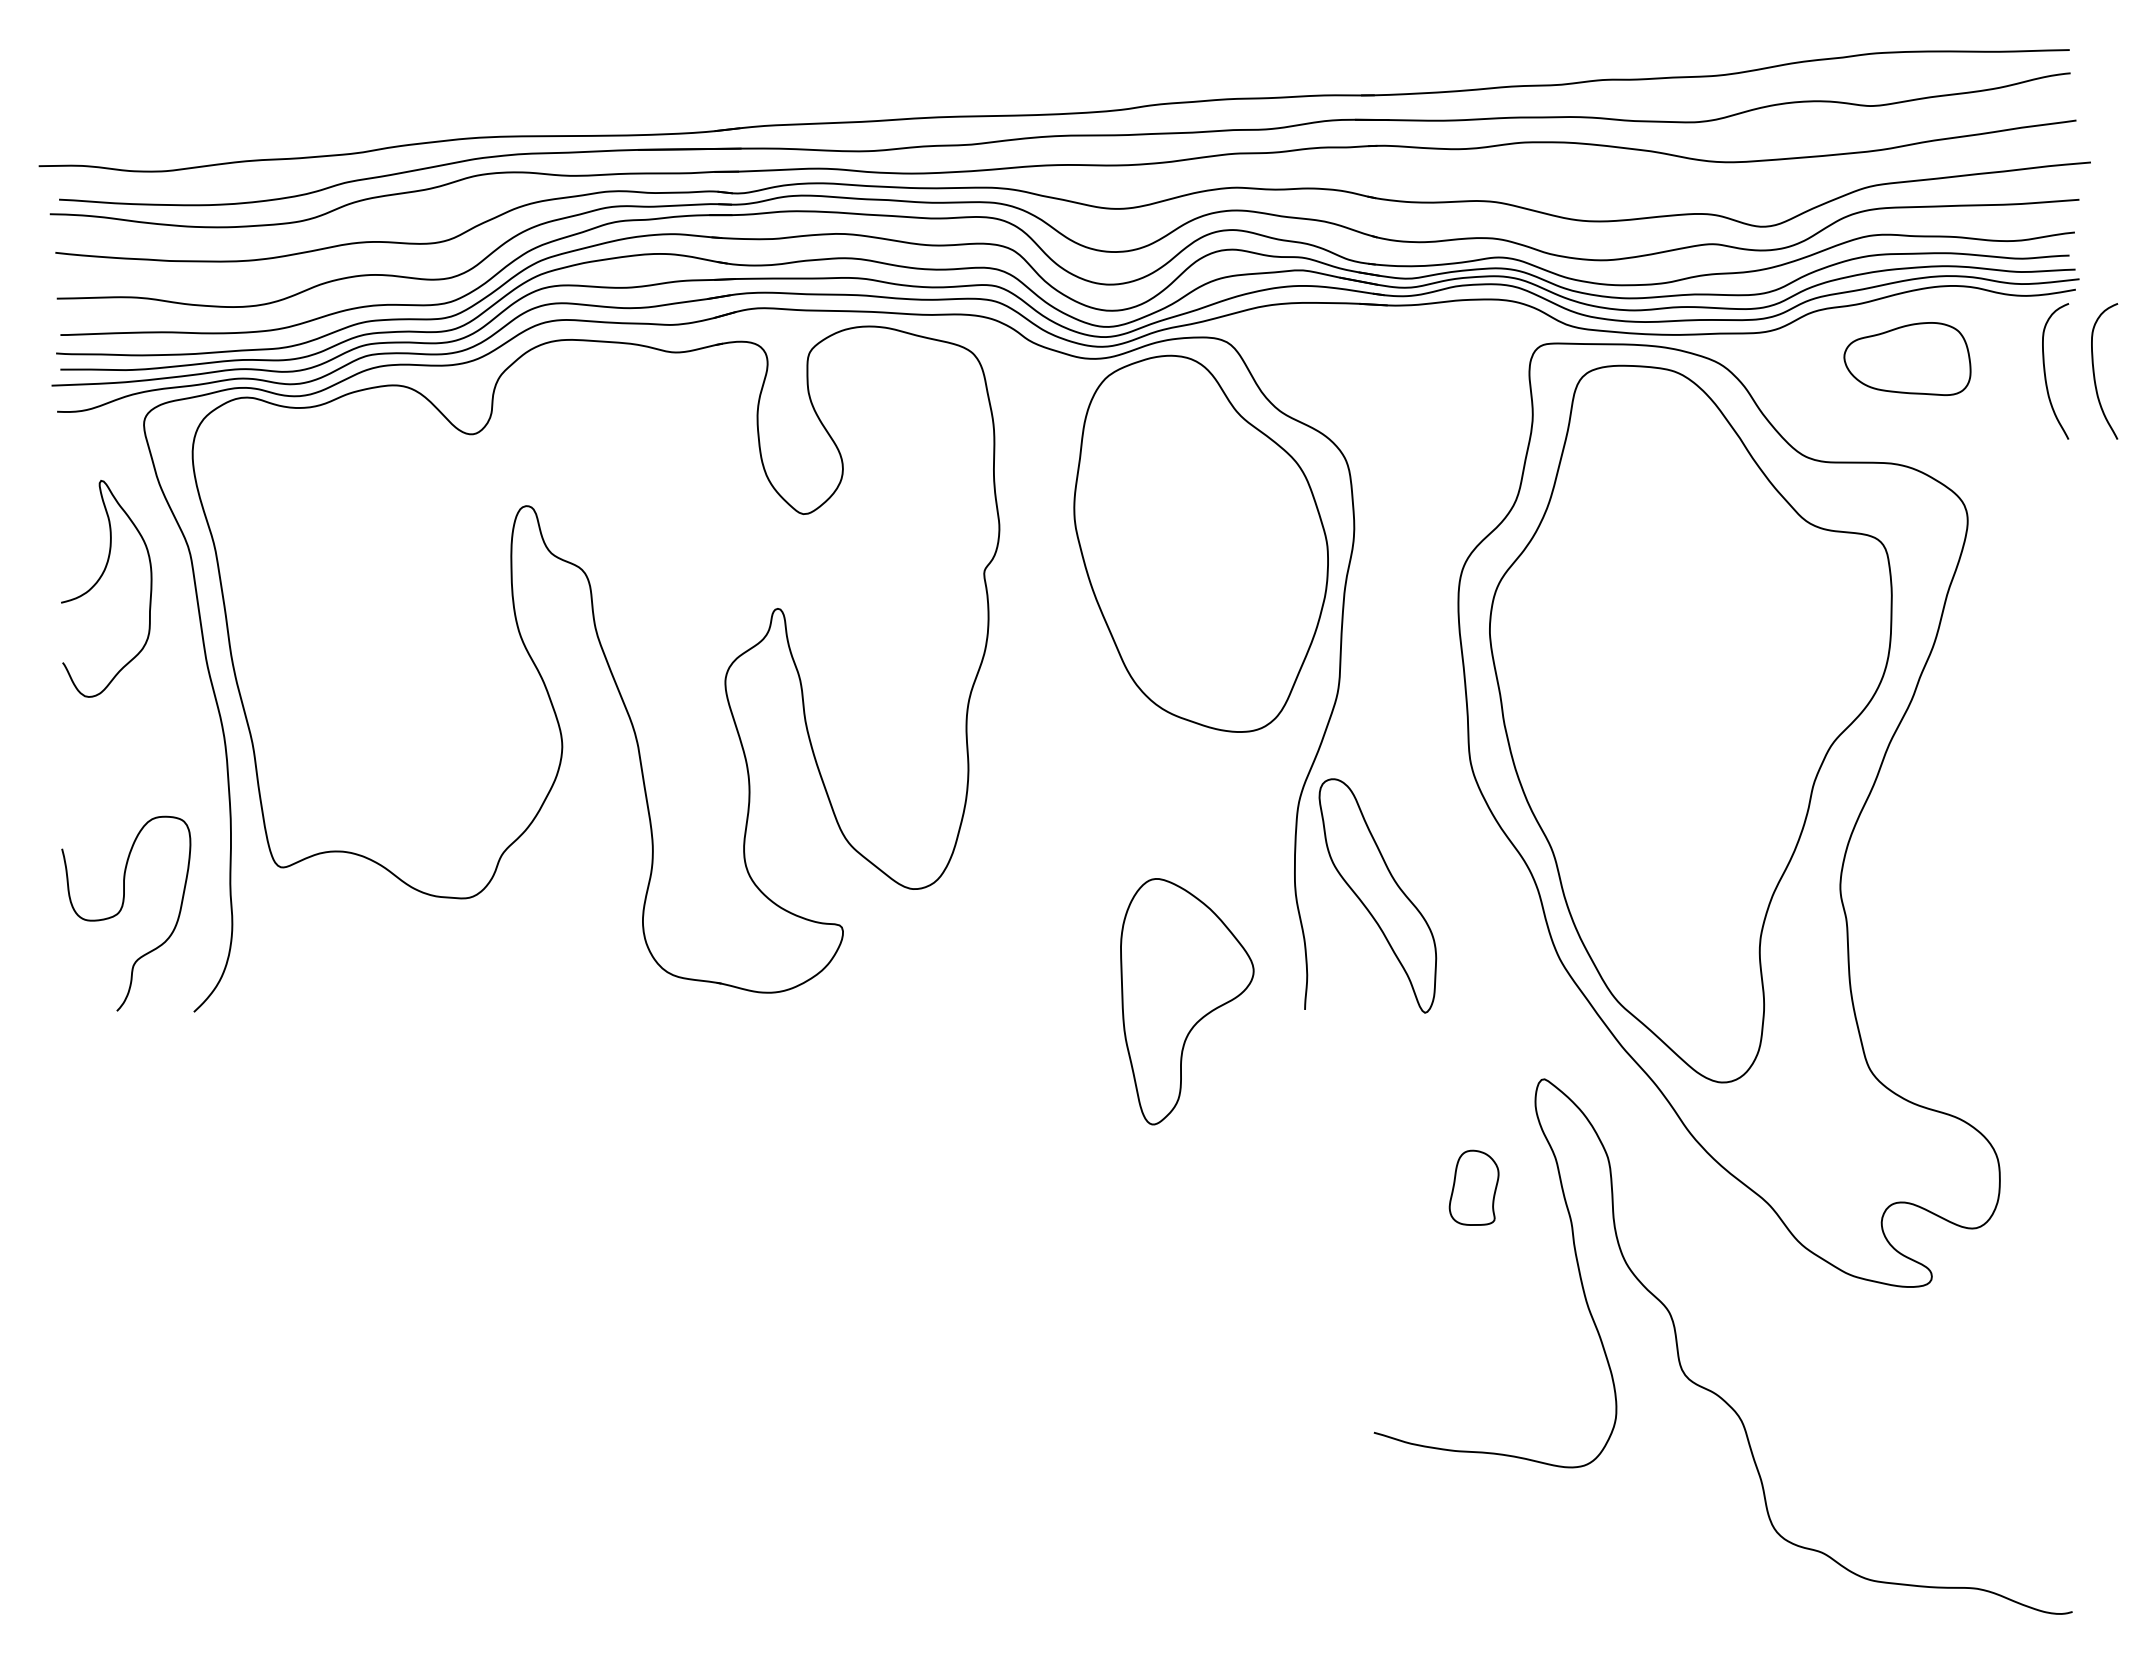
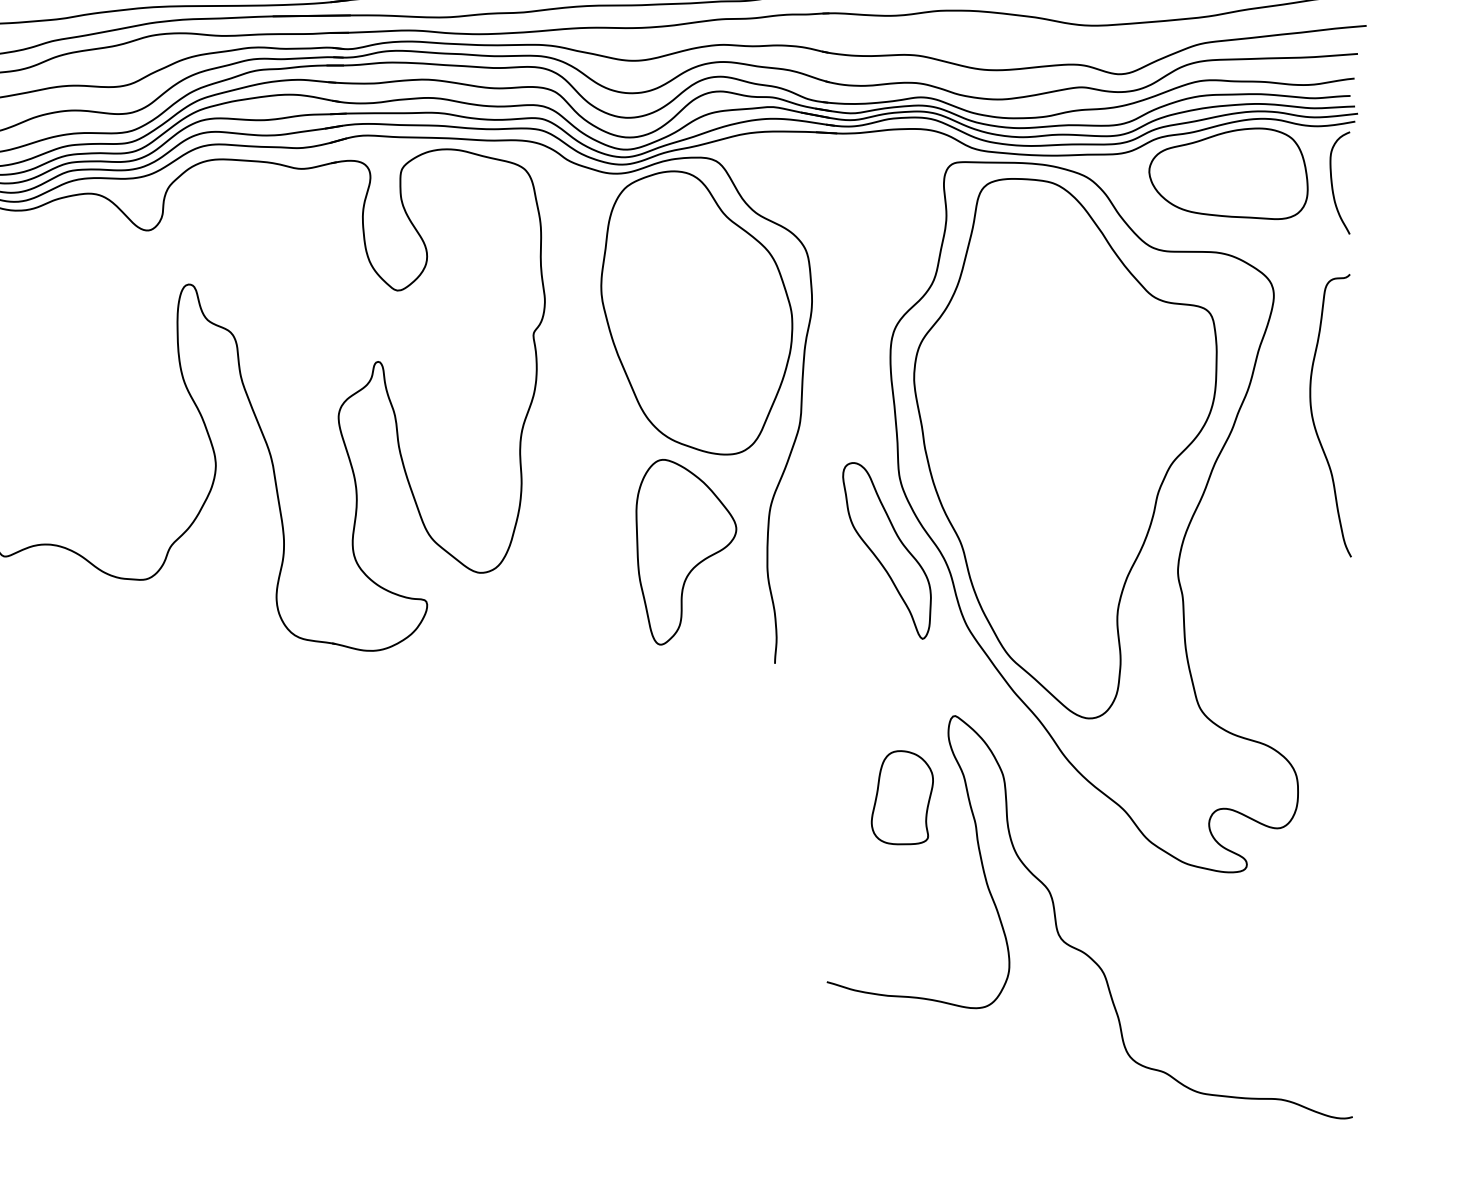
part: (1907, 358) -> (1228, 173), size x1.67
curve: (2094, 371) -> (1369, 183), removed
curve: (2020, 683) -> (1313, 418), added
part: (1377, 895) -> (886, 550), moved
part: (1187, 1001) -> (686, 552), moved
part: (1473, 1187) -> (901, 797), size x1.67

